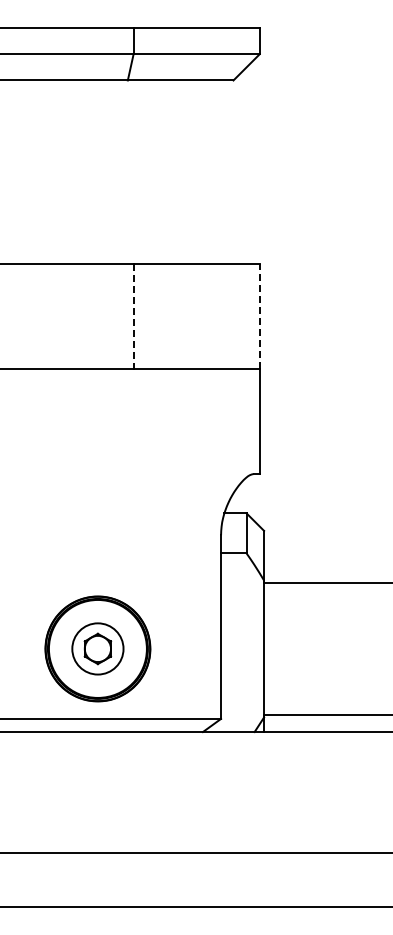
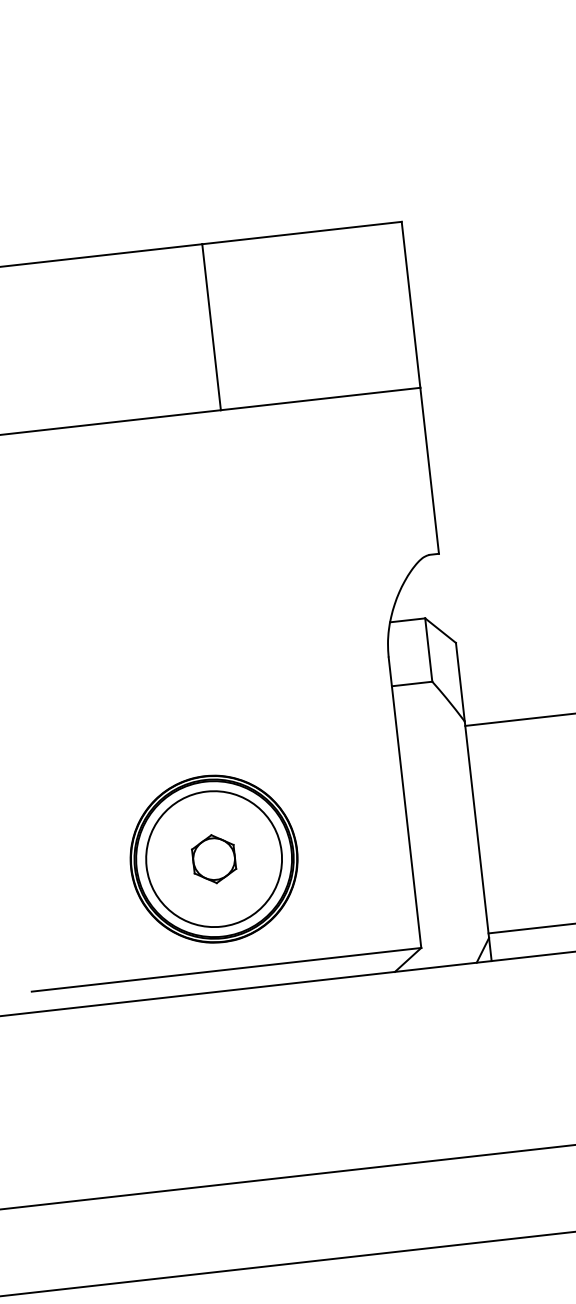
line: (259, 316) -> (410, 304), dashed -> solid
line: (133, 317) -> (211, 328), dashed -> solid
circle: (97, 648) -> (213, 858), size x1.67

